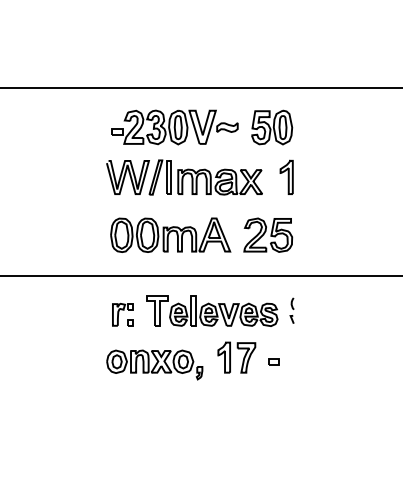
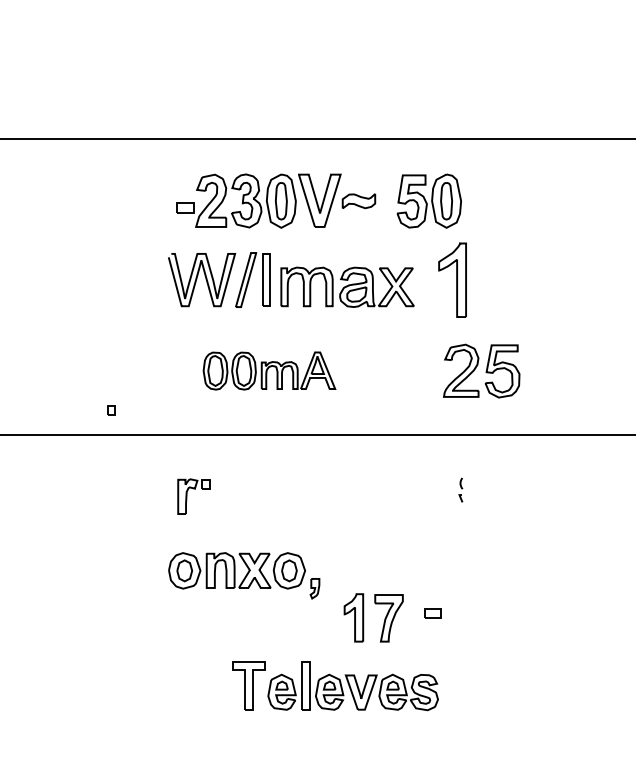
part: (286, 176) -> (452, 278), size x1.4
part: (170, 234) -> (269, 369), size x0.7
part: (268, 234) -> (482, 369), moved
part: (212, 310) -> (335, 685), moved
part: (291, 310) -> (460, 489), size x0.6
part: (130, 322) -> (111, 409), moved
part: (236, 357) -> (373, 617), moved
part: (273, 361) -> (431, 612), moved

